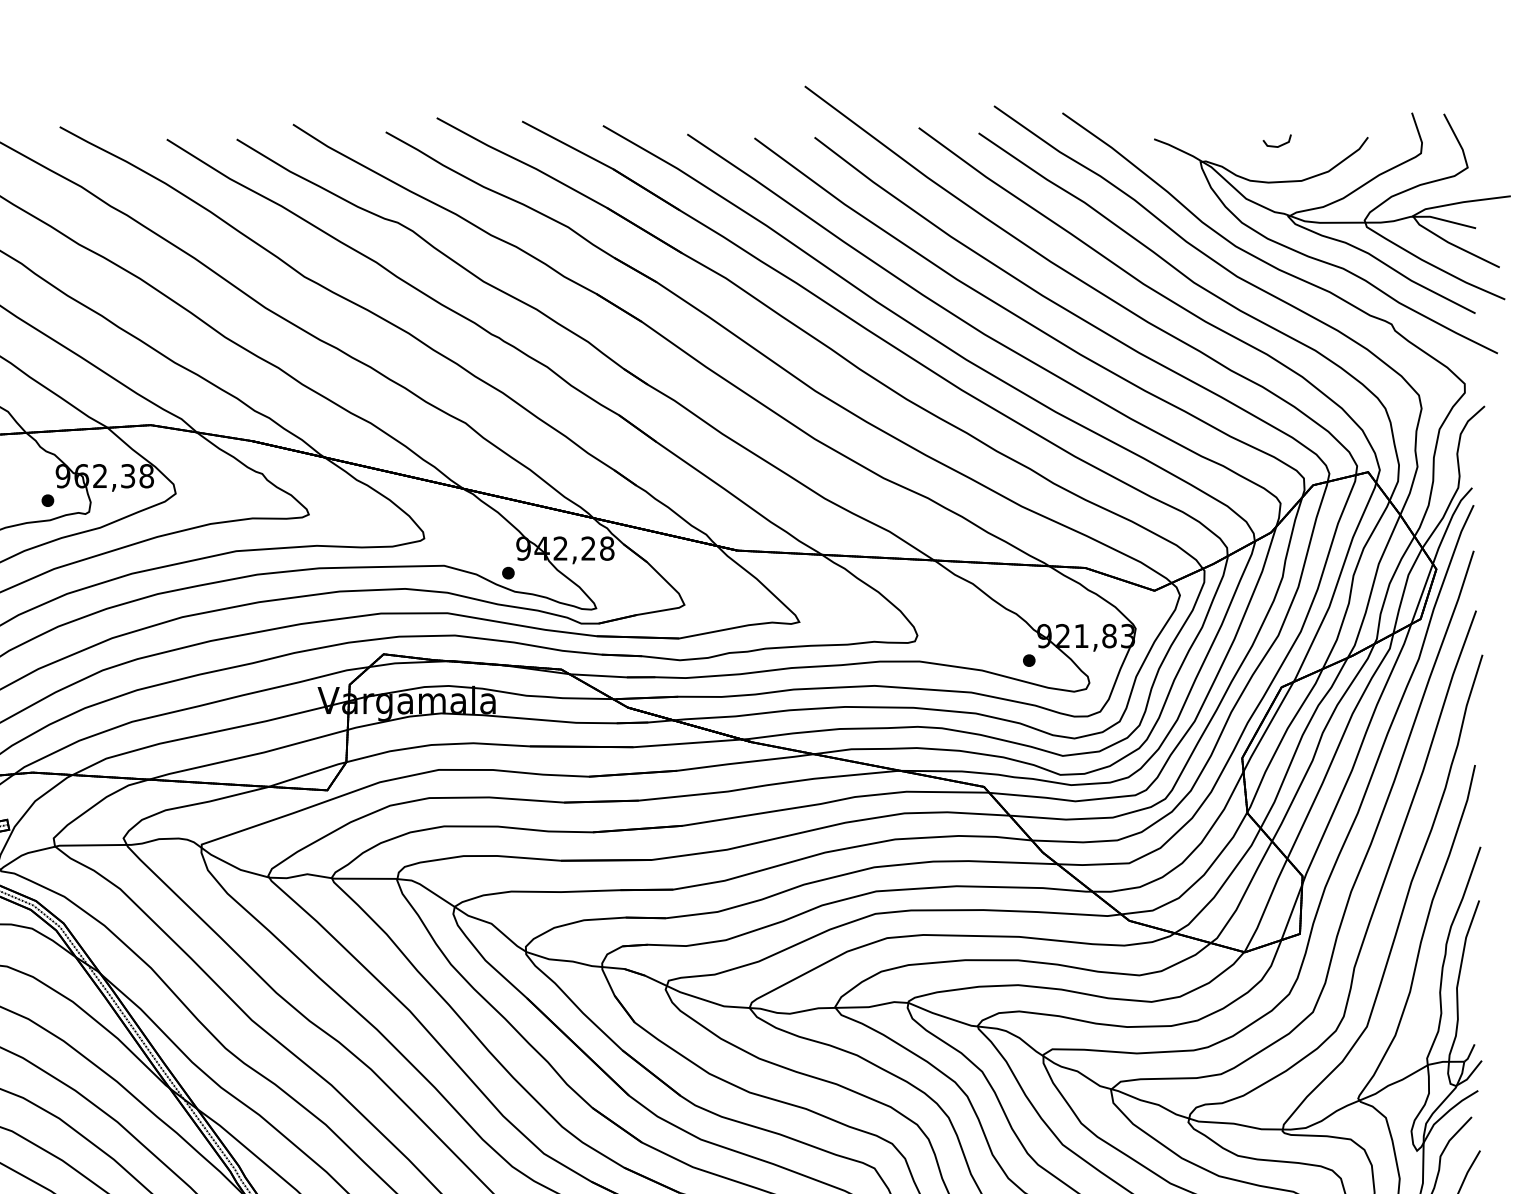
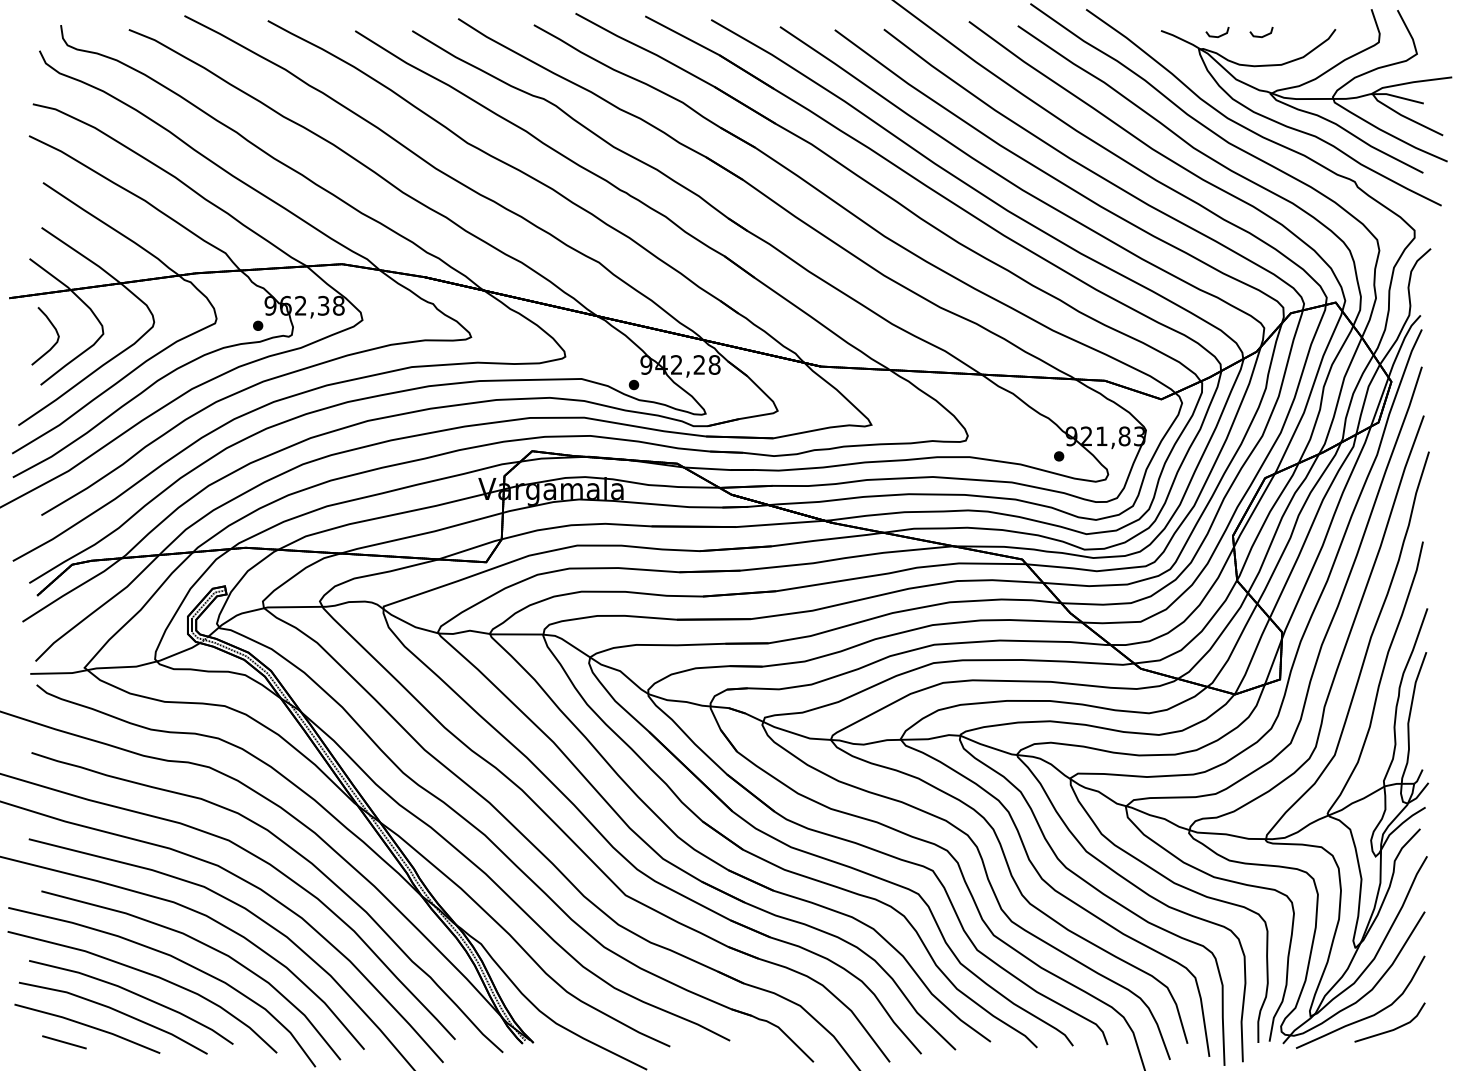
line: (1225, 144) -> (1219, 35), added

